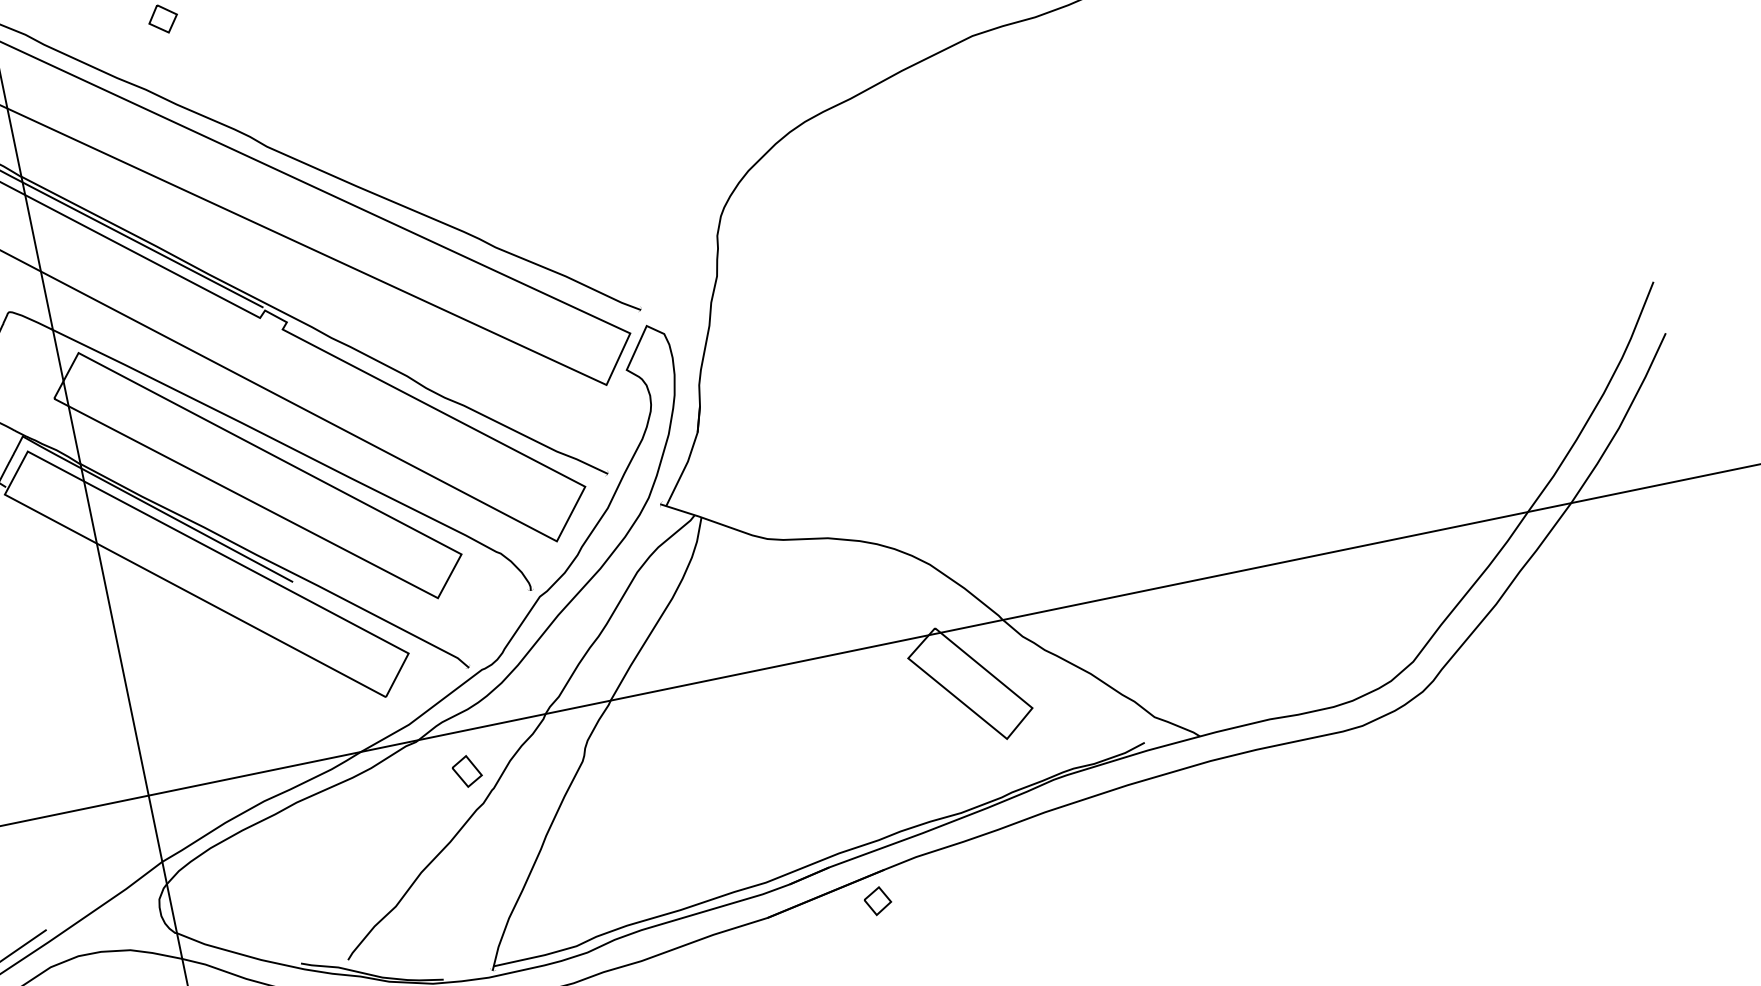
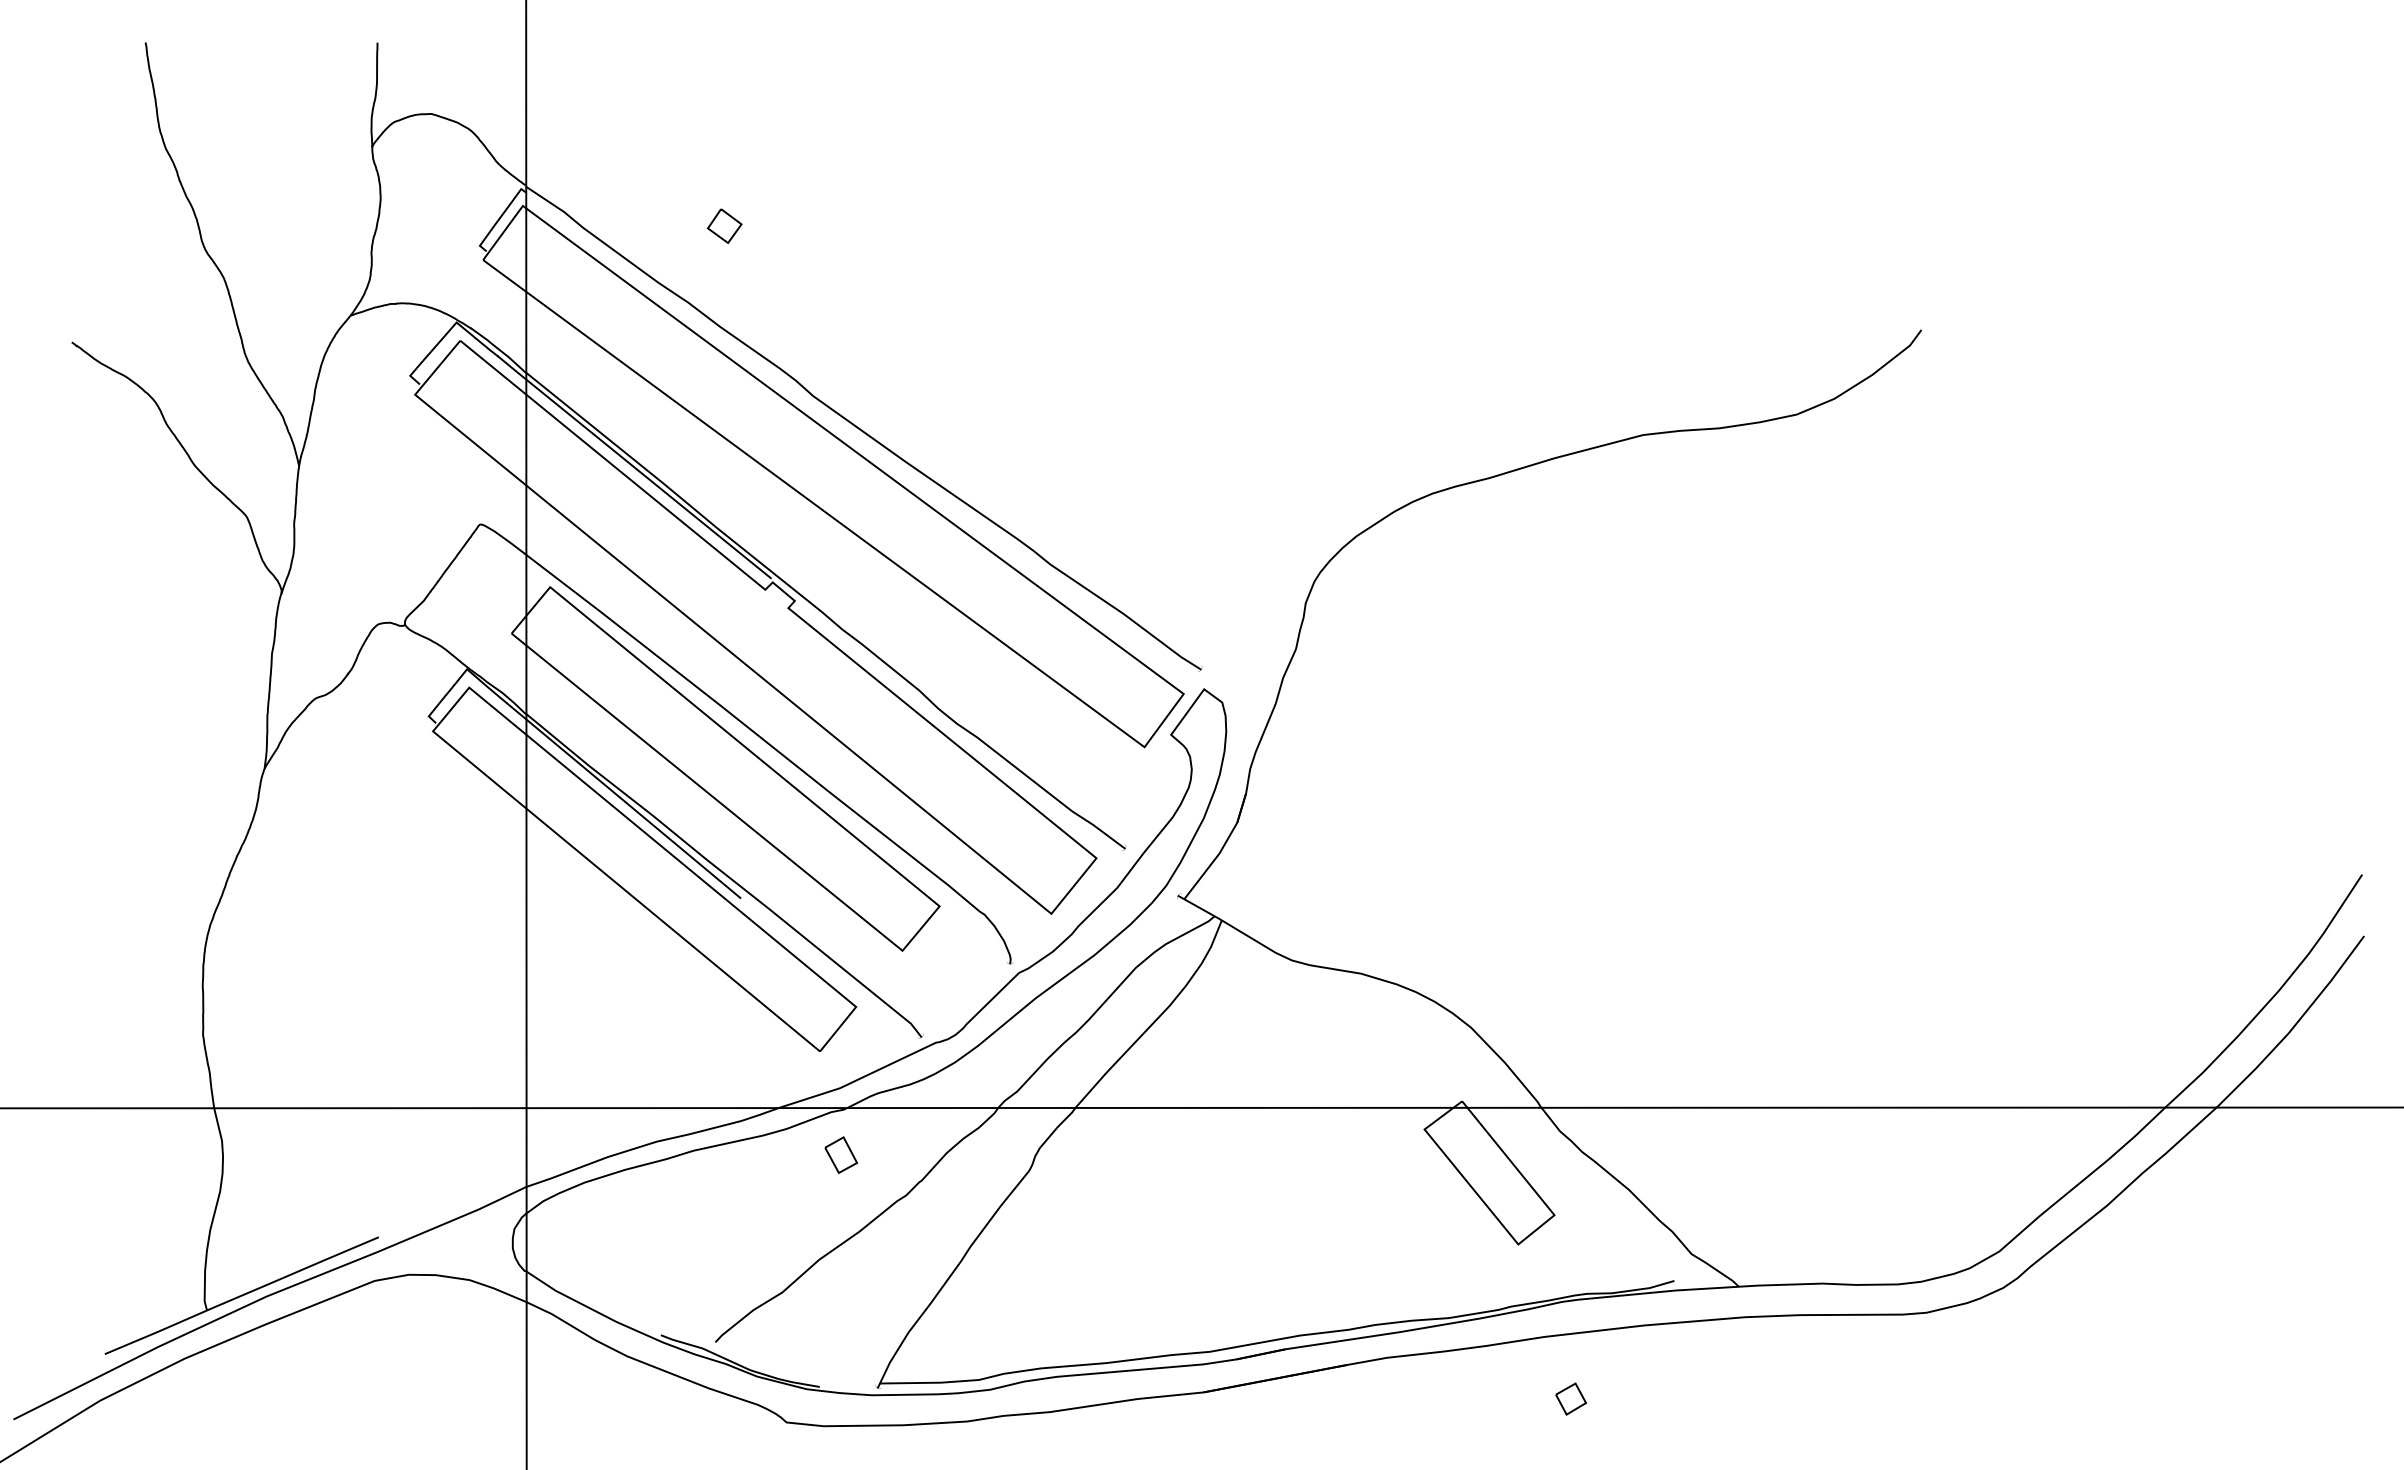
part: (467, 770) -> (841, 1154), moved
part: (878, 900) -> (1571, 1398), moved

